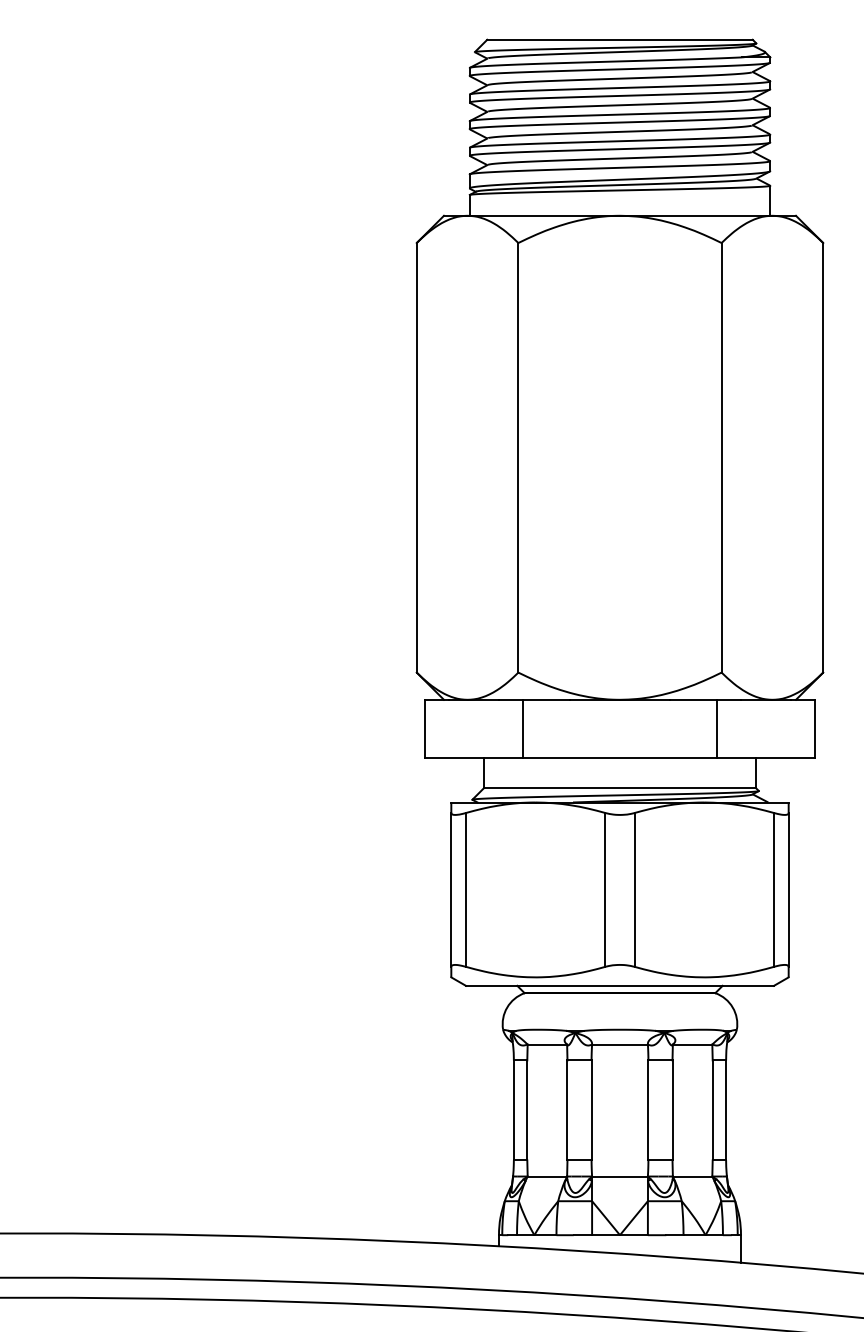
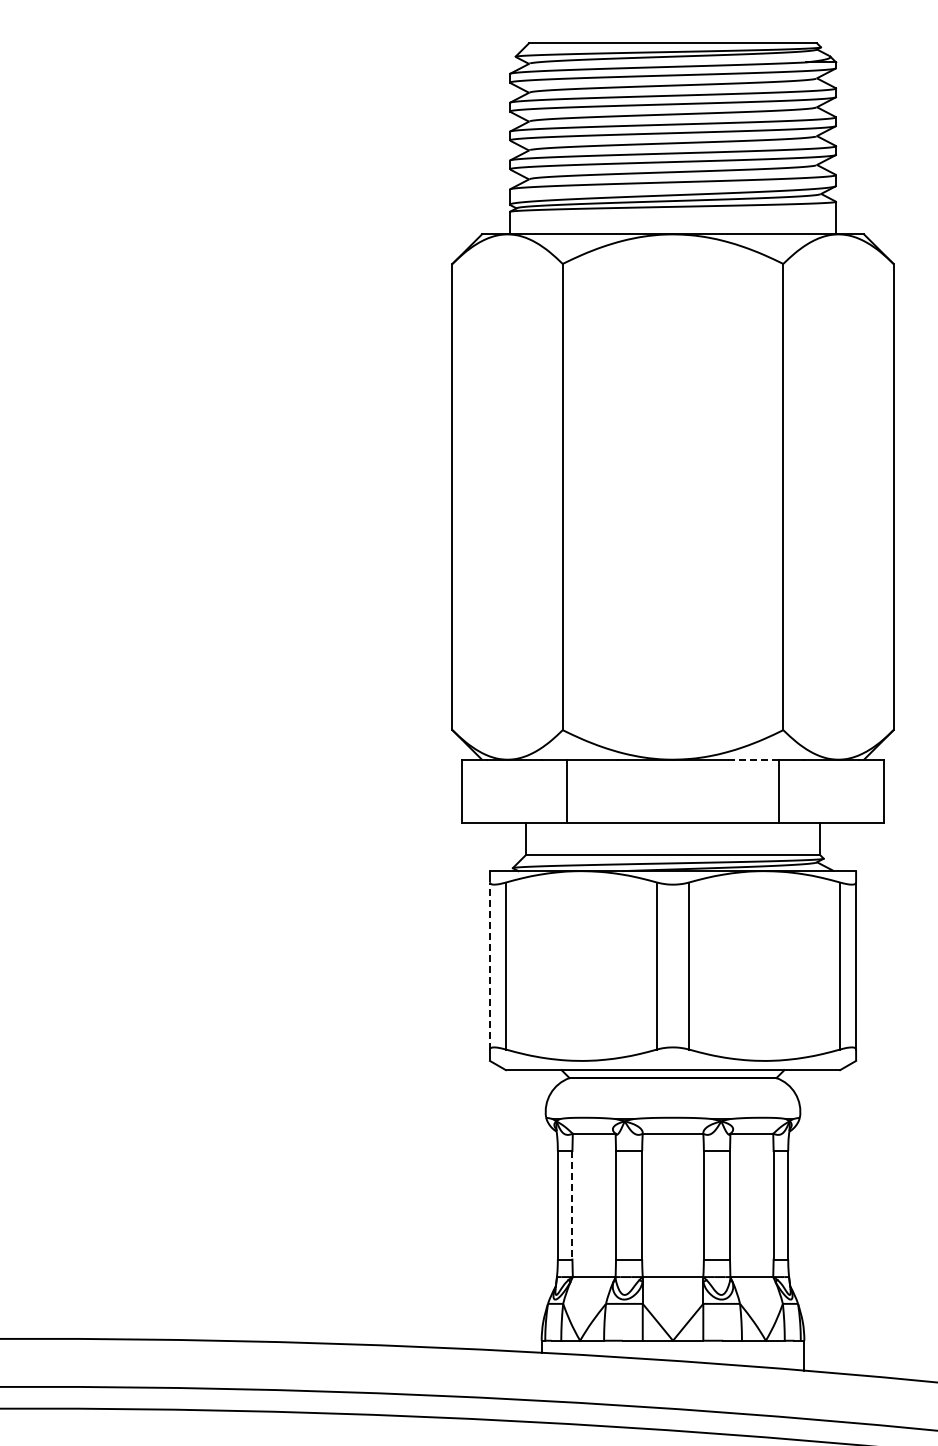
line: (694, 699) -> (753, 759), solid -> dashed
line: (450, 889) -> (489, 965), solid -> dashed
line: (527, 1110) -> (572, 1205), solid -> dashed

